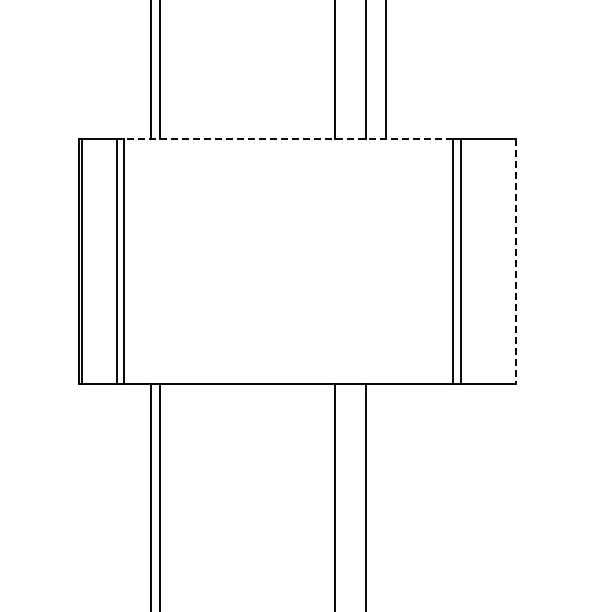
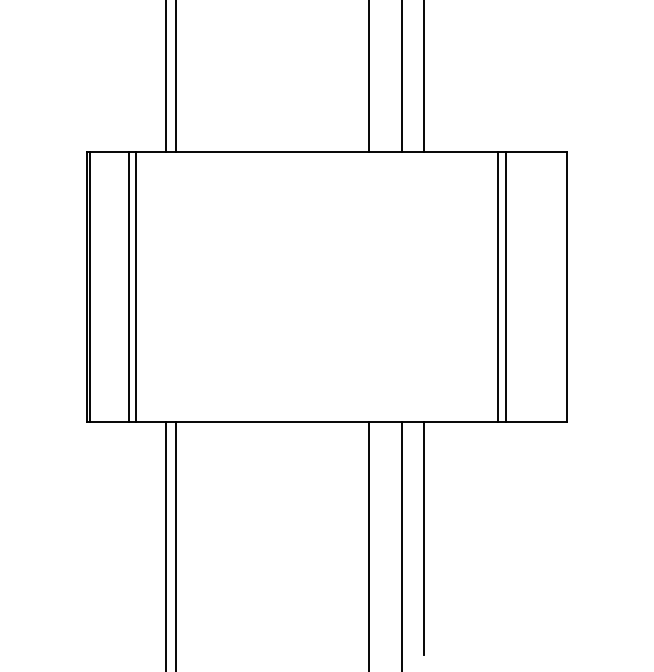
line: (288, 138) -> (317, 151), dashed -> solid
line: (516, 261) -> (567, 287), dashed -> solid
line: (385, 489) -> (423, 537), added

